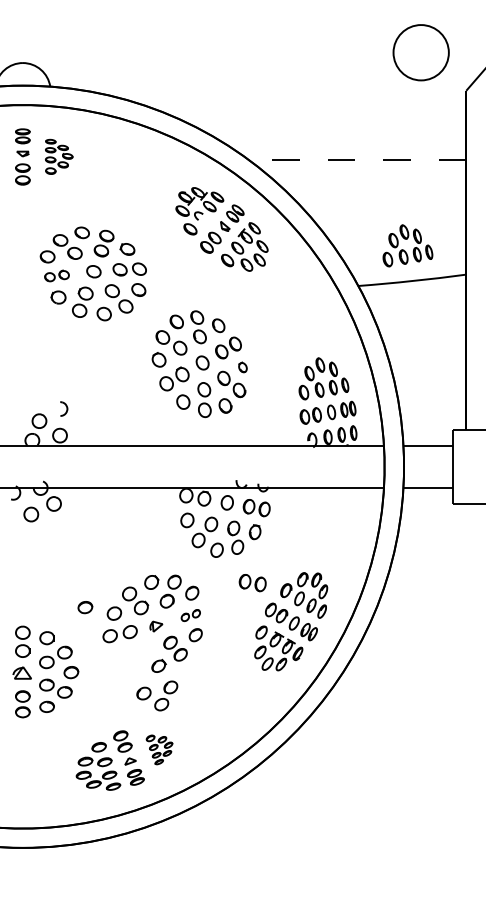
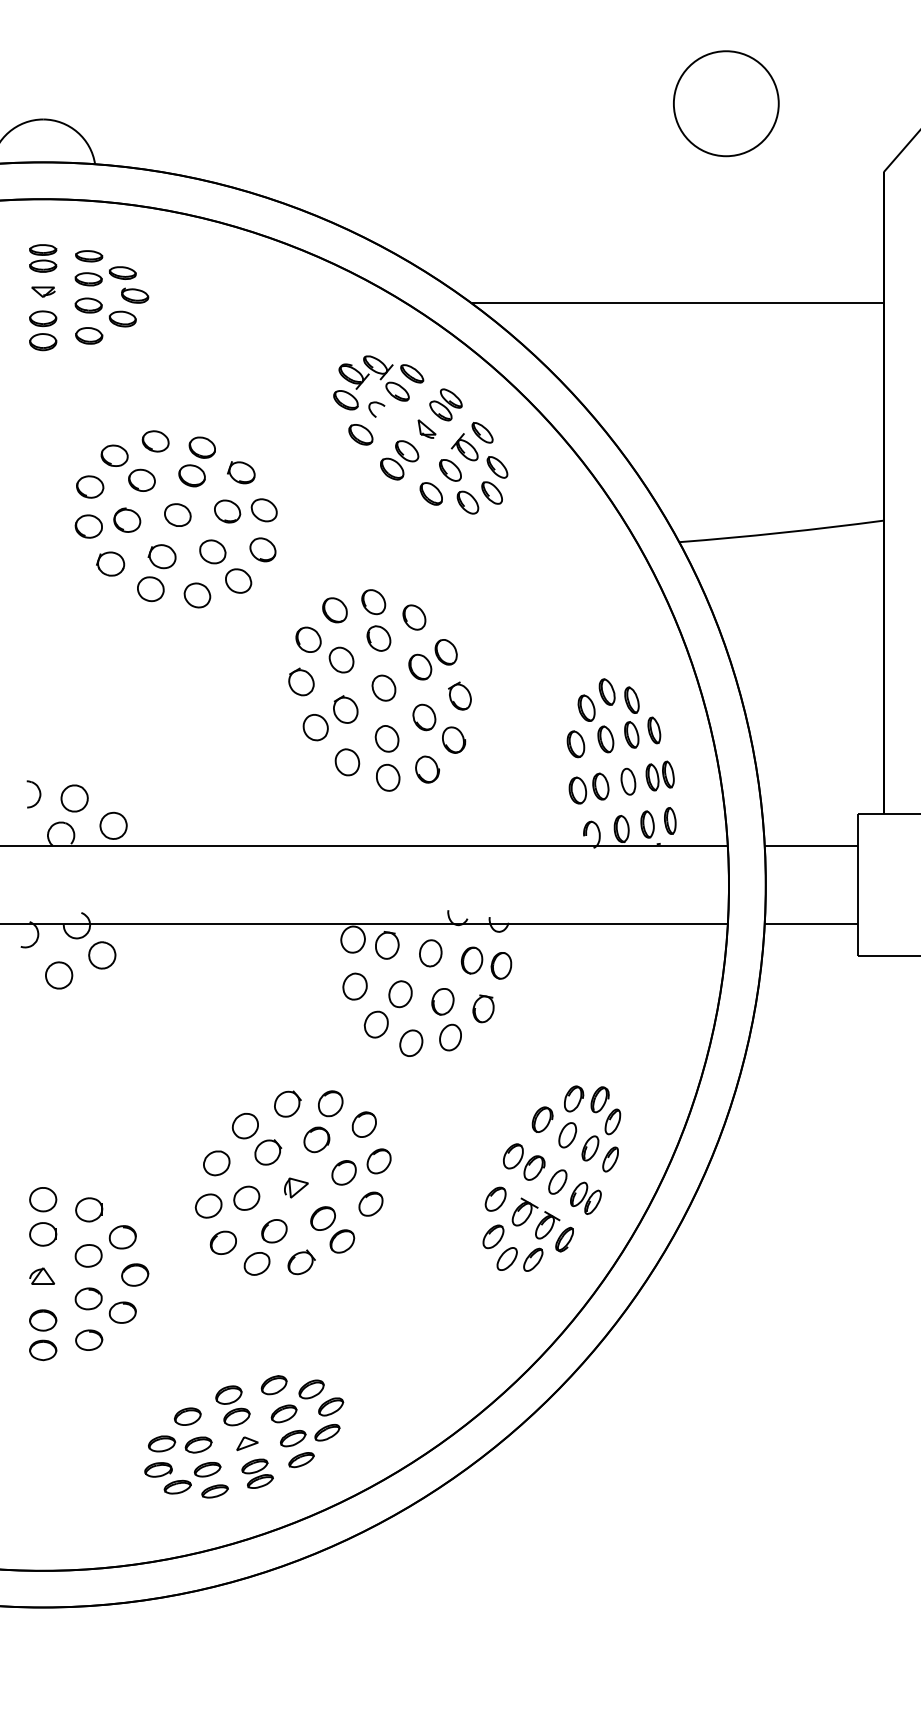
part: (420, 52) -> (724, 103), moved
part: (59, 156) -> (112, 296), size x1.43
line: (357, 160) -> (677, 304), dashed -> solid
part: (407, 245) -> (772, 465), removed
part: (56, 275) -> (106, 522), size x1.43
part: (242, 367) -> (459, 696), size x1.43
part: (64, 408) -> (34, 793), moved
part: (252, 583) -> (478, 1106), removed
part: (85, 607) -> (161, 1151), removed
part: (190, 615) -> (360, 1166), size x1.67
part: (22, 673) -> (42, 1276), size x0.71
part: (157, 695) -> (249, 1246), moved
part: (159, 749) -> (302, 1420), size x1.67

